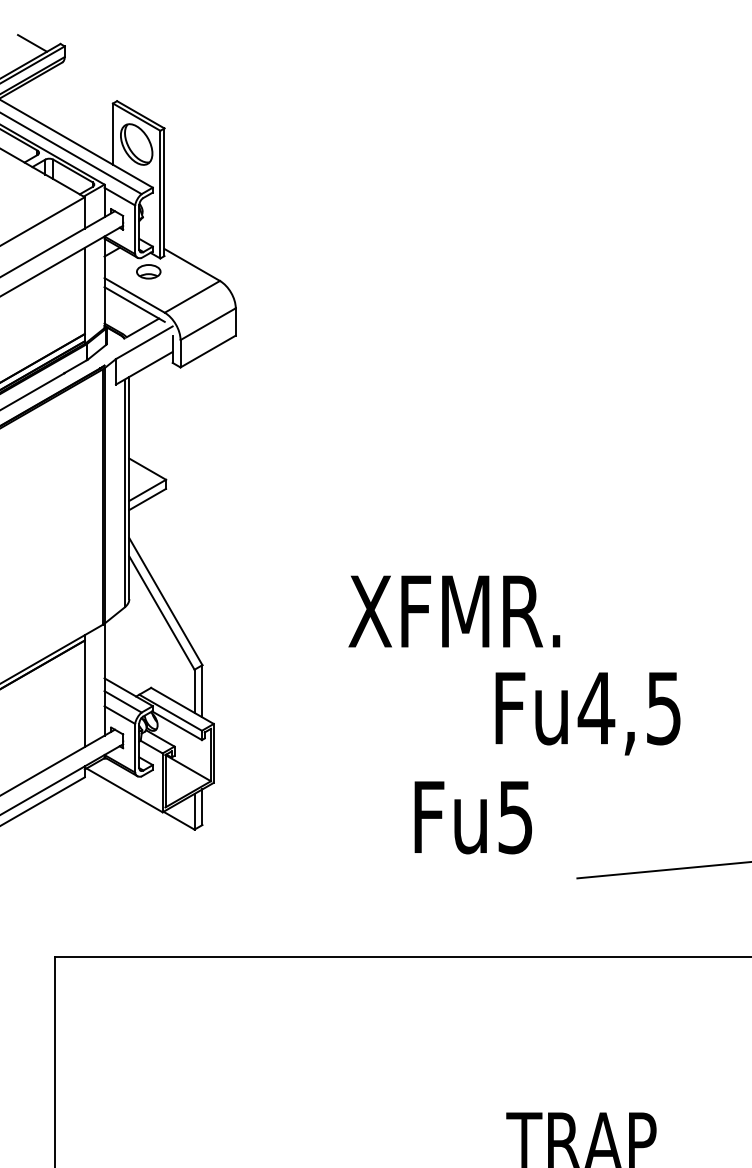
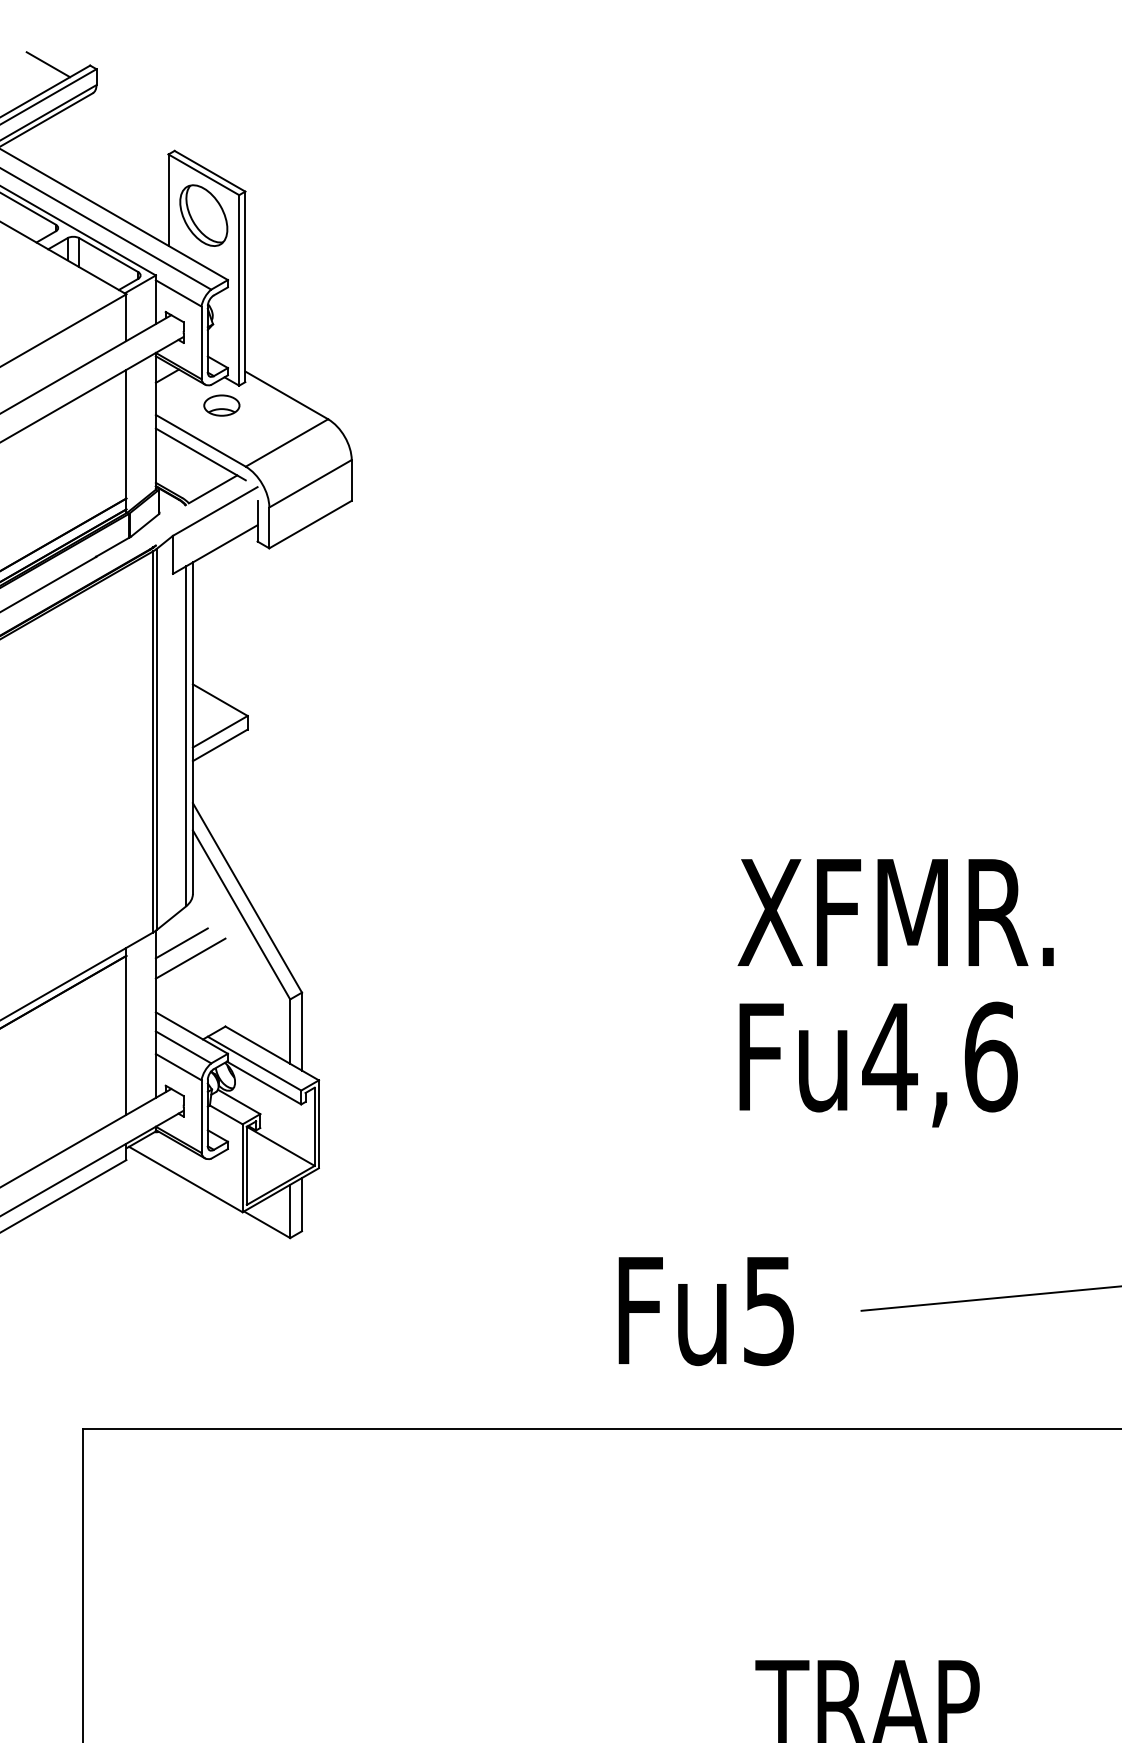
text: (454, 611) -> (896, 912), moved
line: (121, 632) -> (181, 943), added
line: (127, 641) -> (190, 957), added
text: (664, 708) -> (991, 1057), Fu4,5 -> Fu4,6
text: (472, 817) -> (705, 1311), moved

